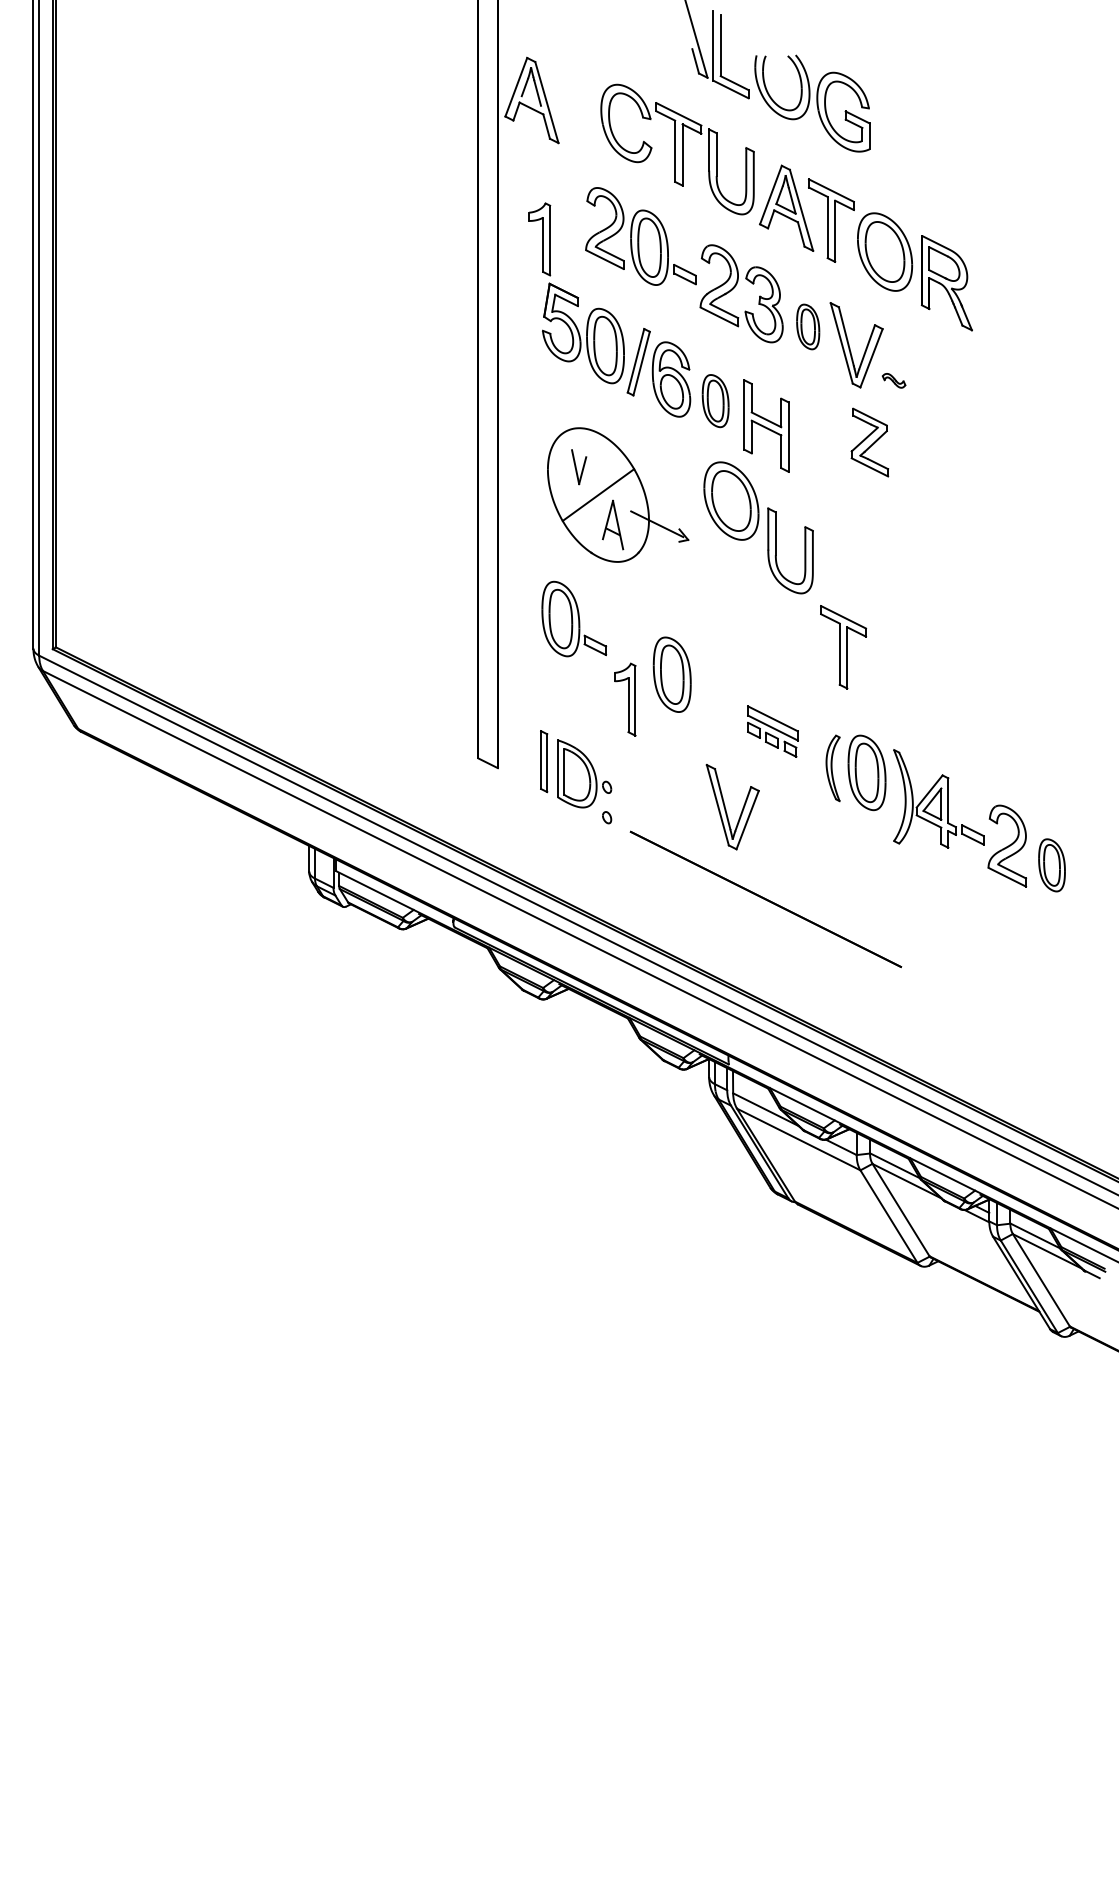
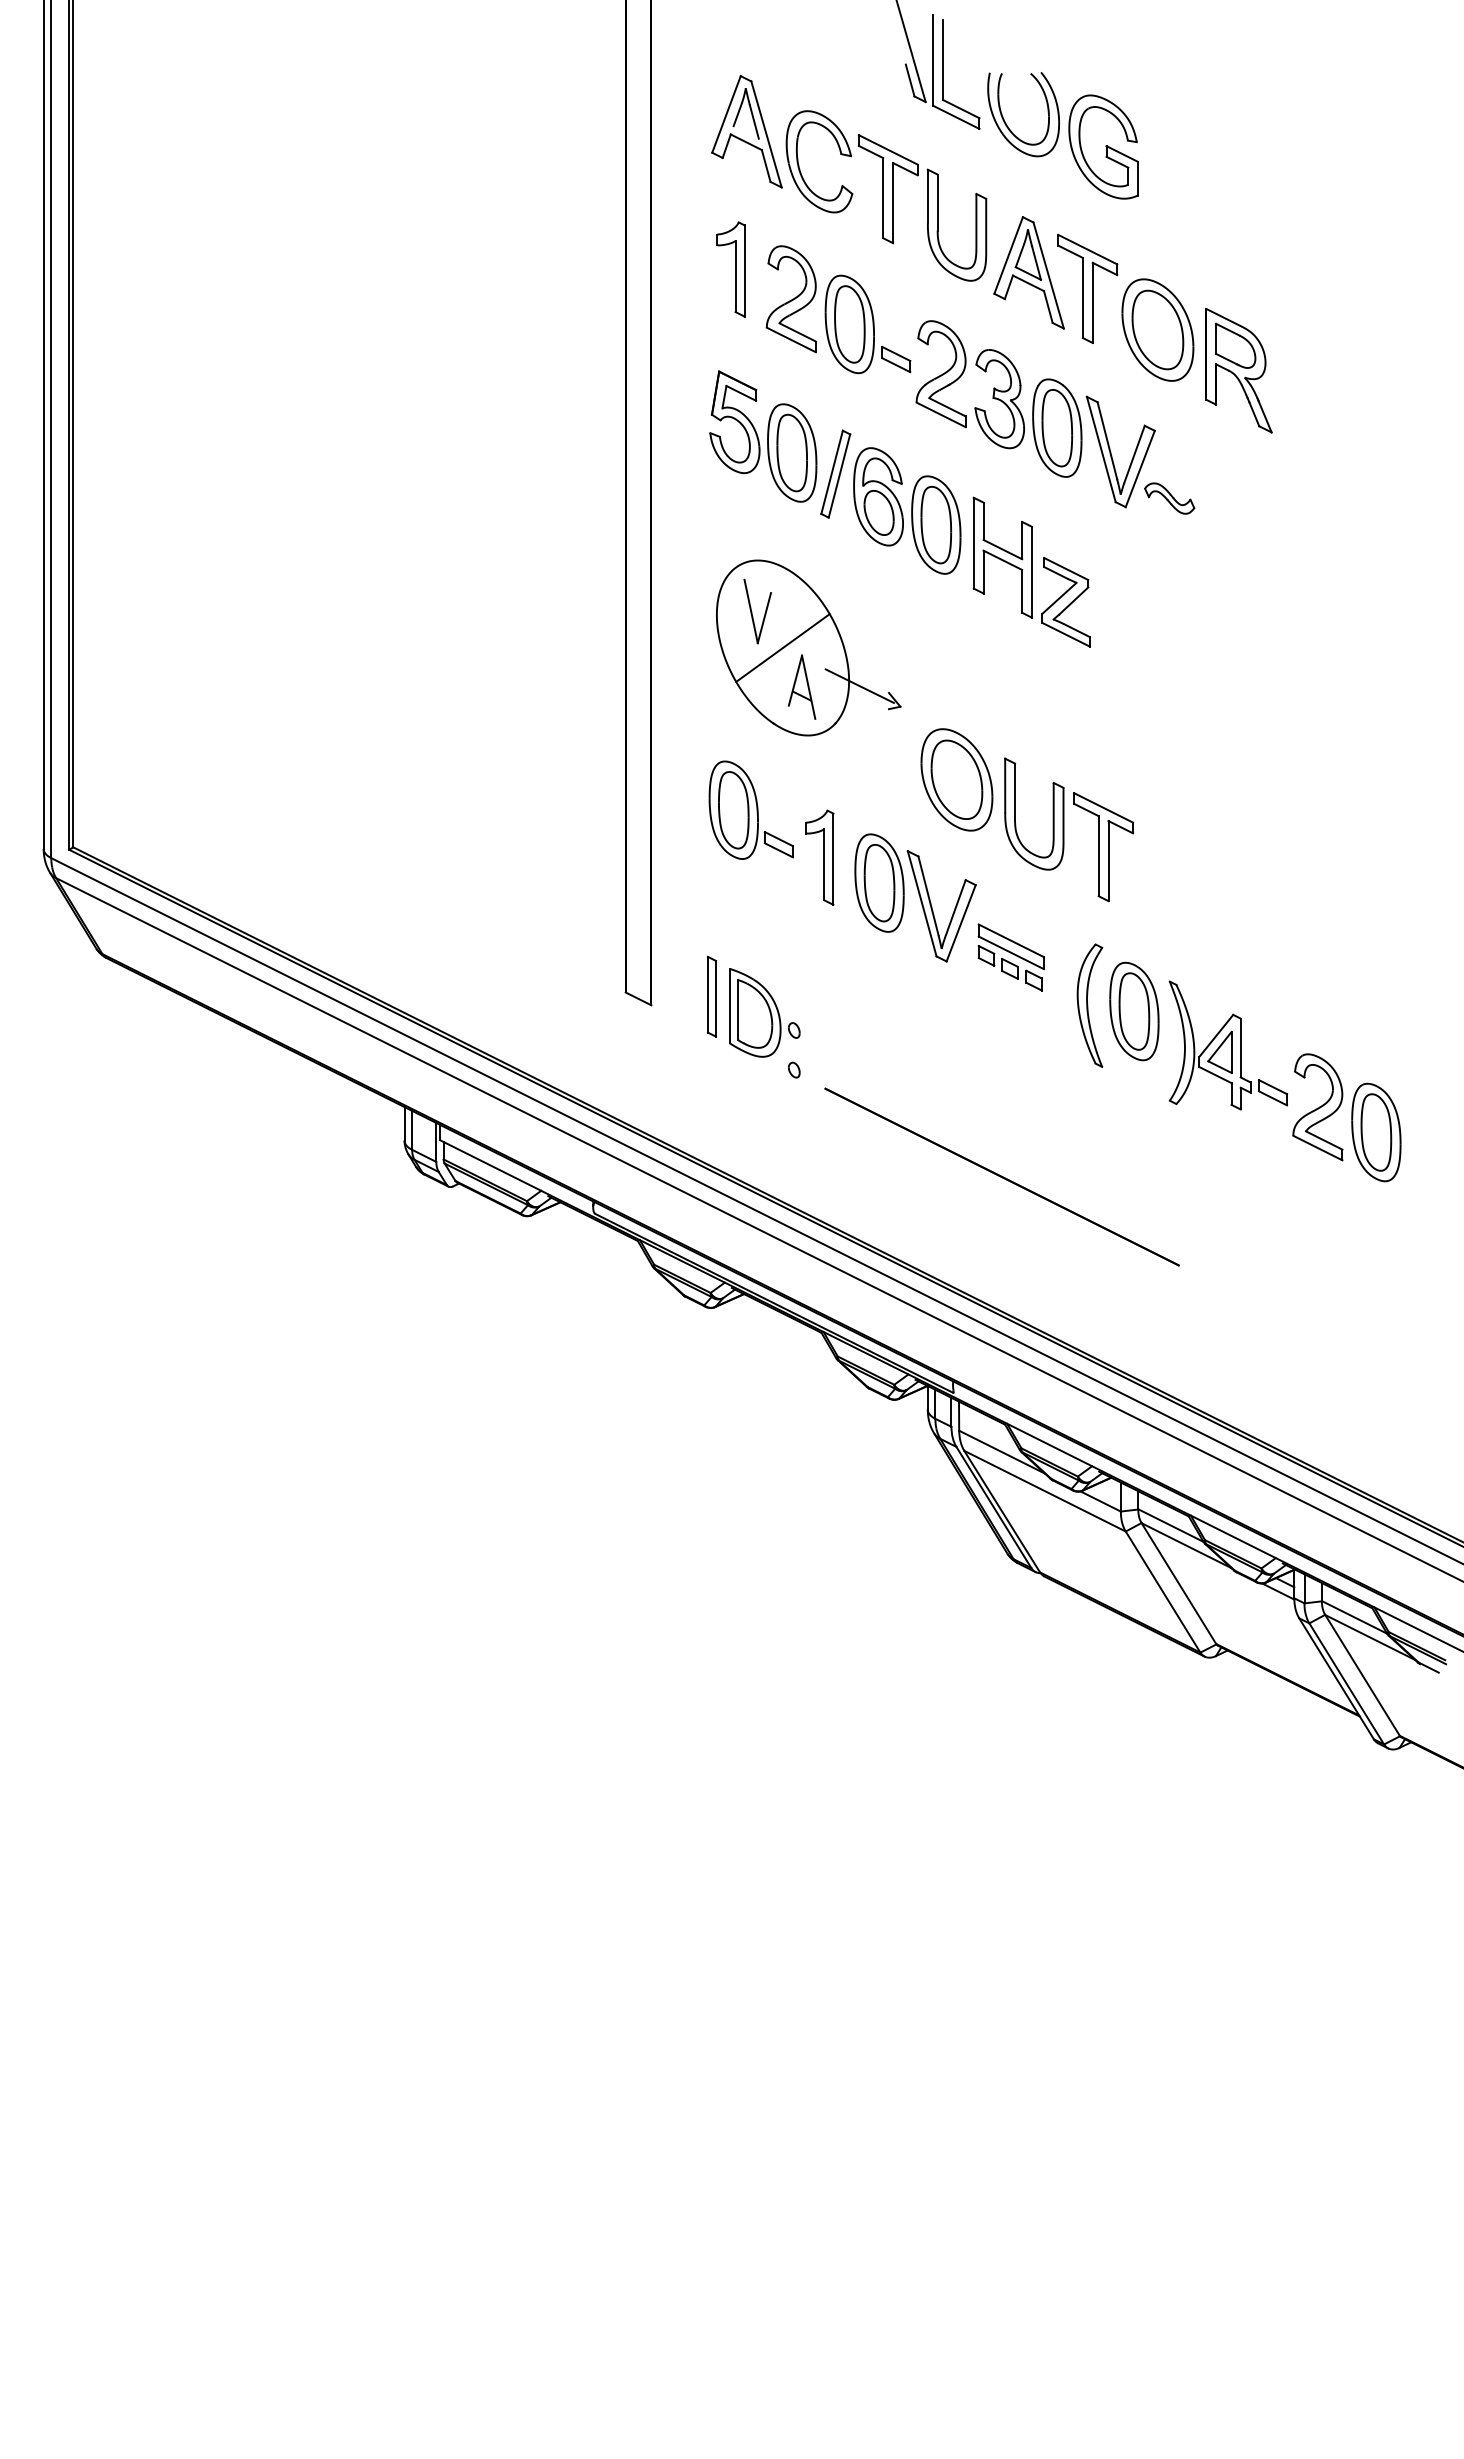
part: (531, 100) -> (746, 131), moved
part: (539, 239) -> (730, 269), moved
part: (808, 326) -> (1057, 427), size x1.67
part: (893, 380) -> (1169, 498), size x1.67
part: (715, 400) -> (936, 524), size x1.43
part: (869, 442) -> (1065, 602), moved
part: (578, 467) -> (757, 611), size x1.43
part: (731, 500) -> (956, 779), moved
part: (804, 550) -> (1052, 813), moved
part: (624, 699) -> (819, 857), moved
part: (832, 768) -> (1089, 1005), size x1.43
part: (726, 810) -> (933, 910), moved
part: (1052, 865) -> (1376, 1132), size x1.43

